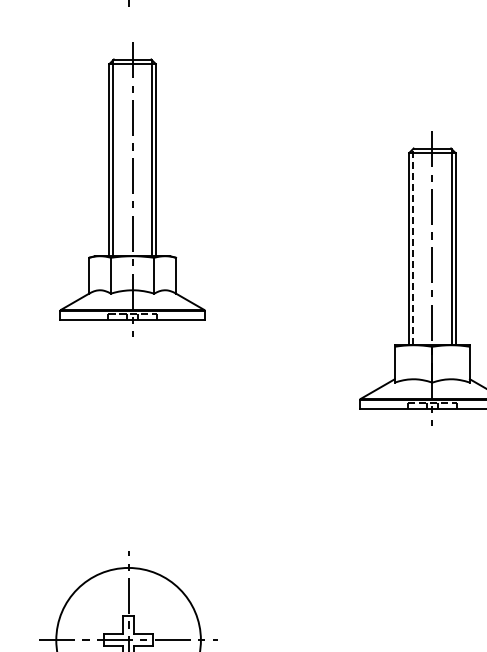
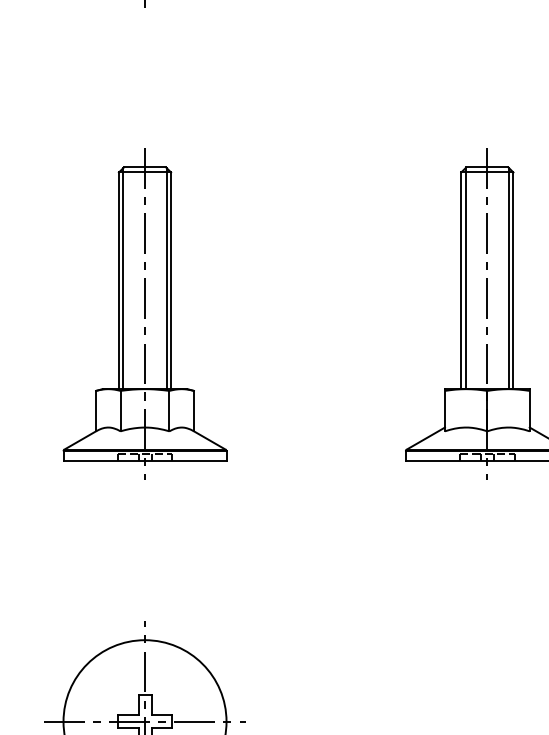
part: (132, 189) -> (144, 313), moved
line: (413, 246) -> (466, 277), dashed -> solid

